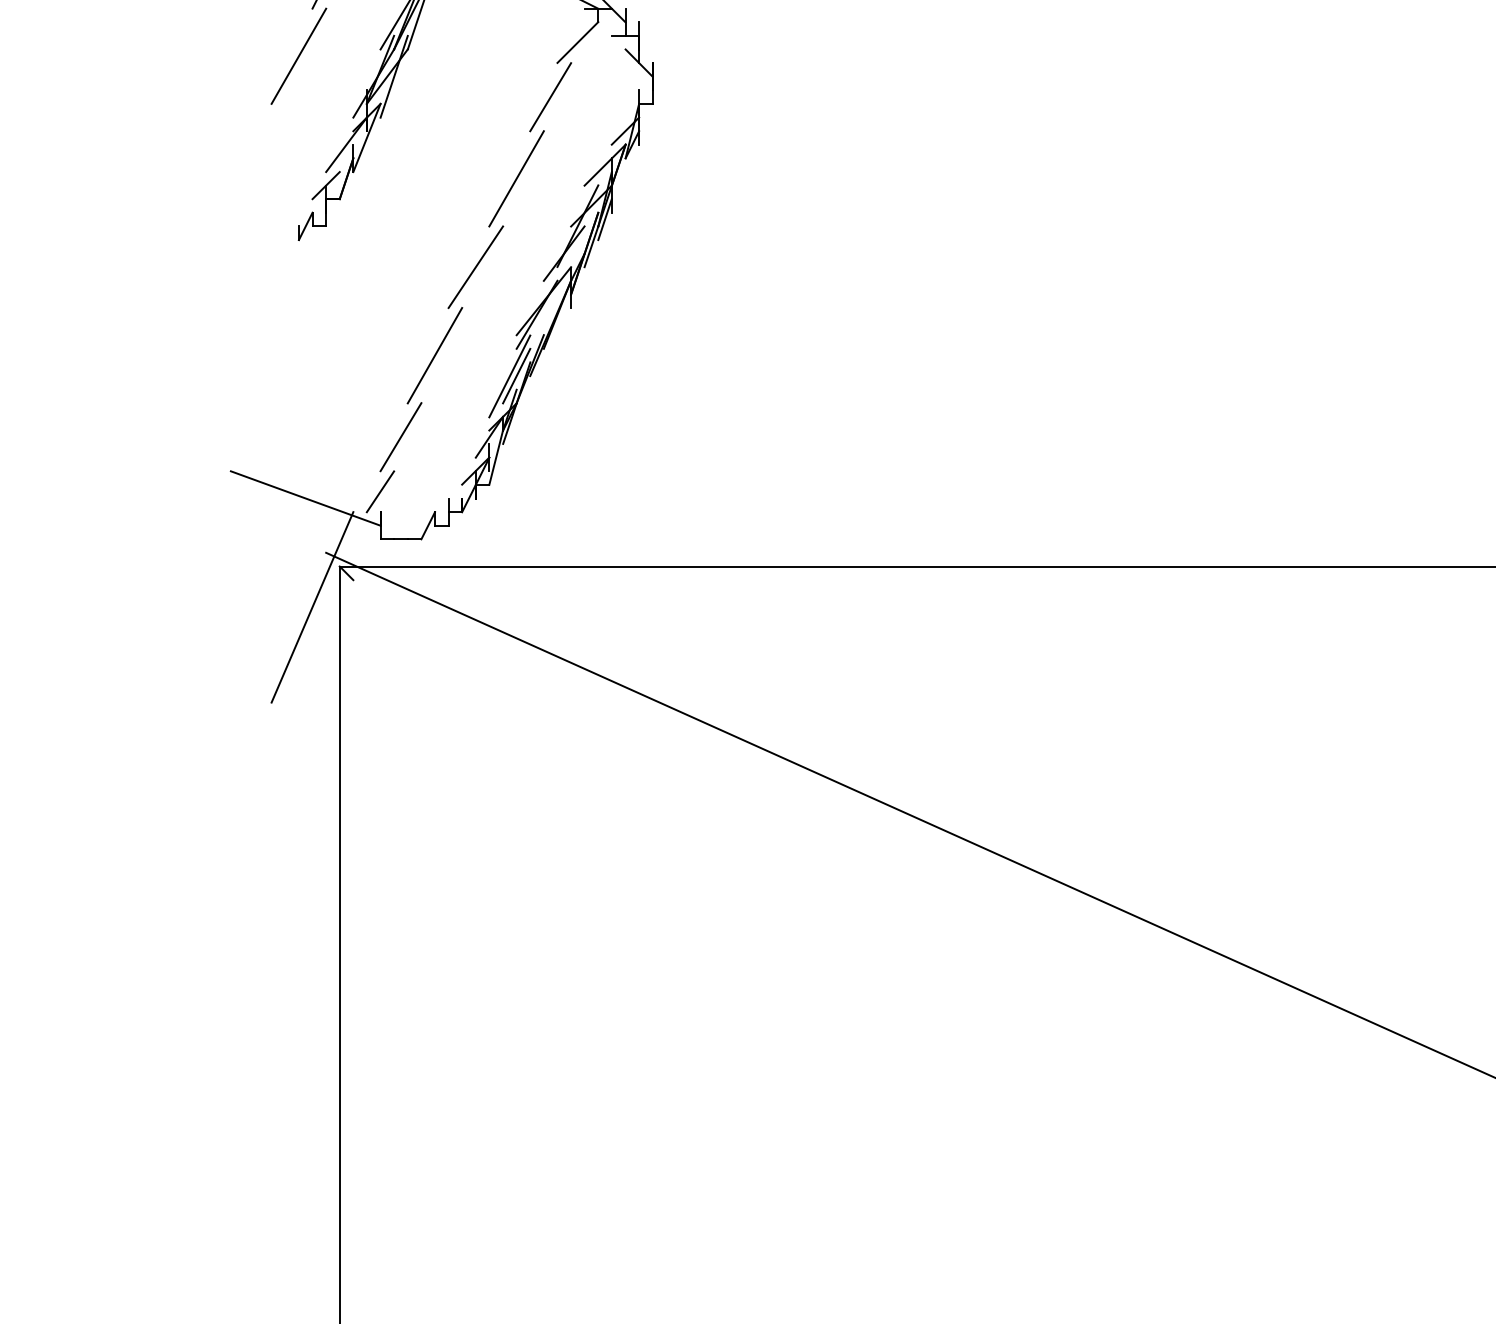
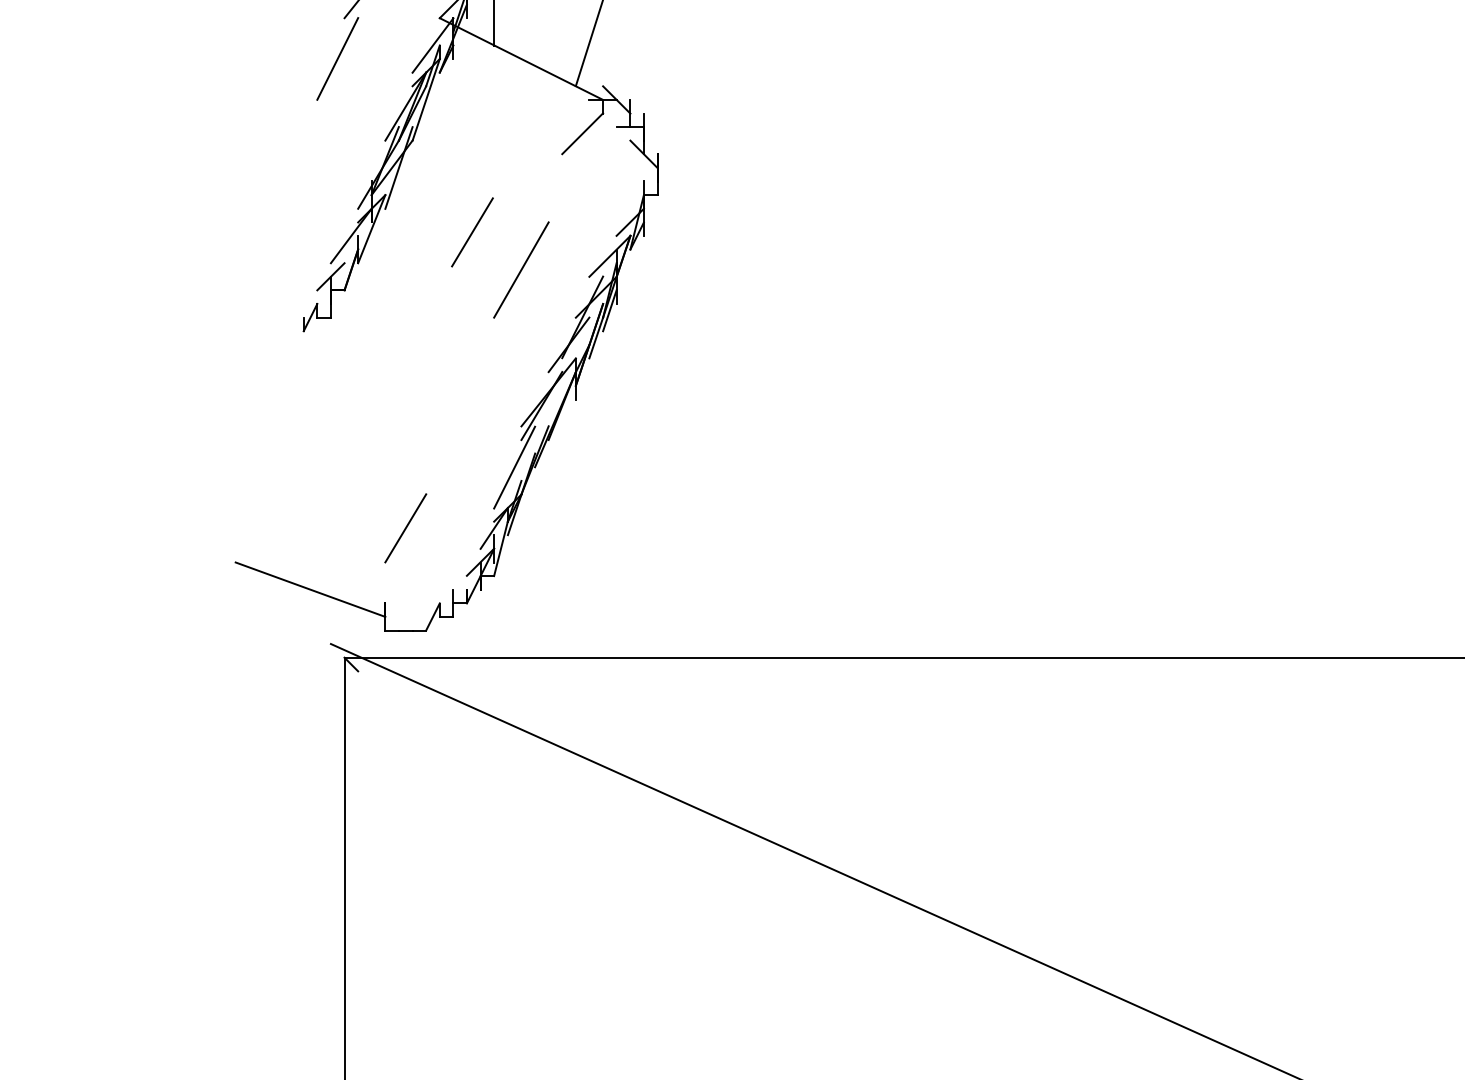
line: (298, 55) -> (303, 146), removed
line: (550, 97) -> (472, 232), moved
line: (475, 267) -> (480, 358), removed
line: (434, 355) -> (439, 446), removed
line: (516, 375) -> (521, 466), removed
line: (380, 491) -> (385, 582), removed
line: (312, 607) -> (317, 698), removed

